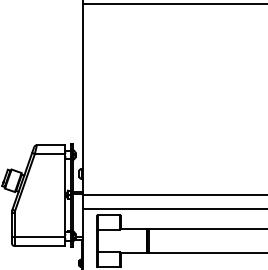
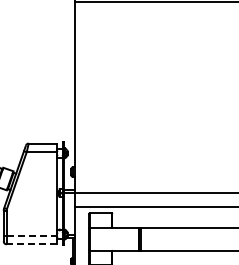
line: (40, 237) -> (32, 235), solid -> dashed
line: (39, 246) -> (31, 244), solid -> dashed

